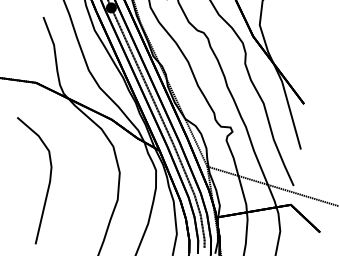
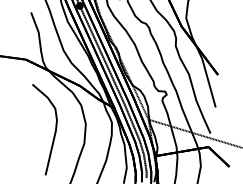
curve: (48, 183) -> (54, 131), moved

